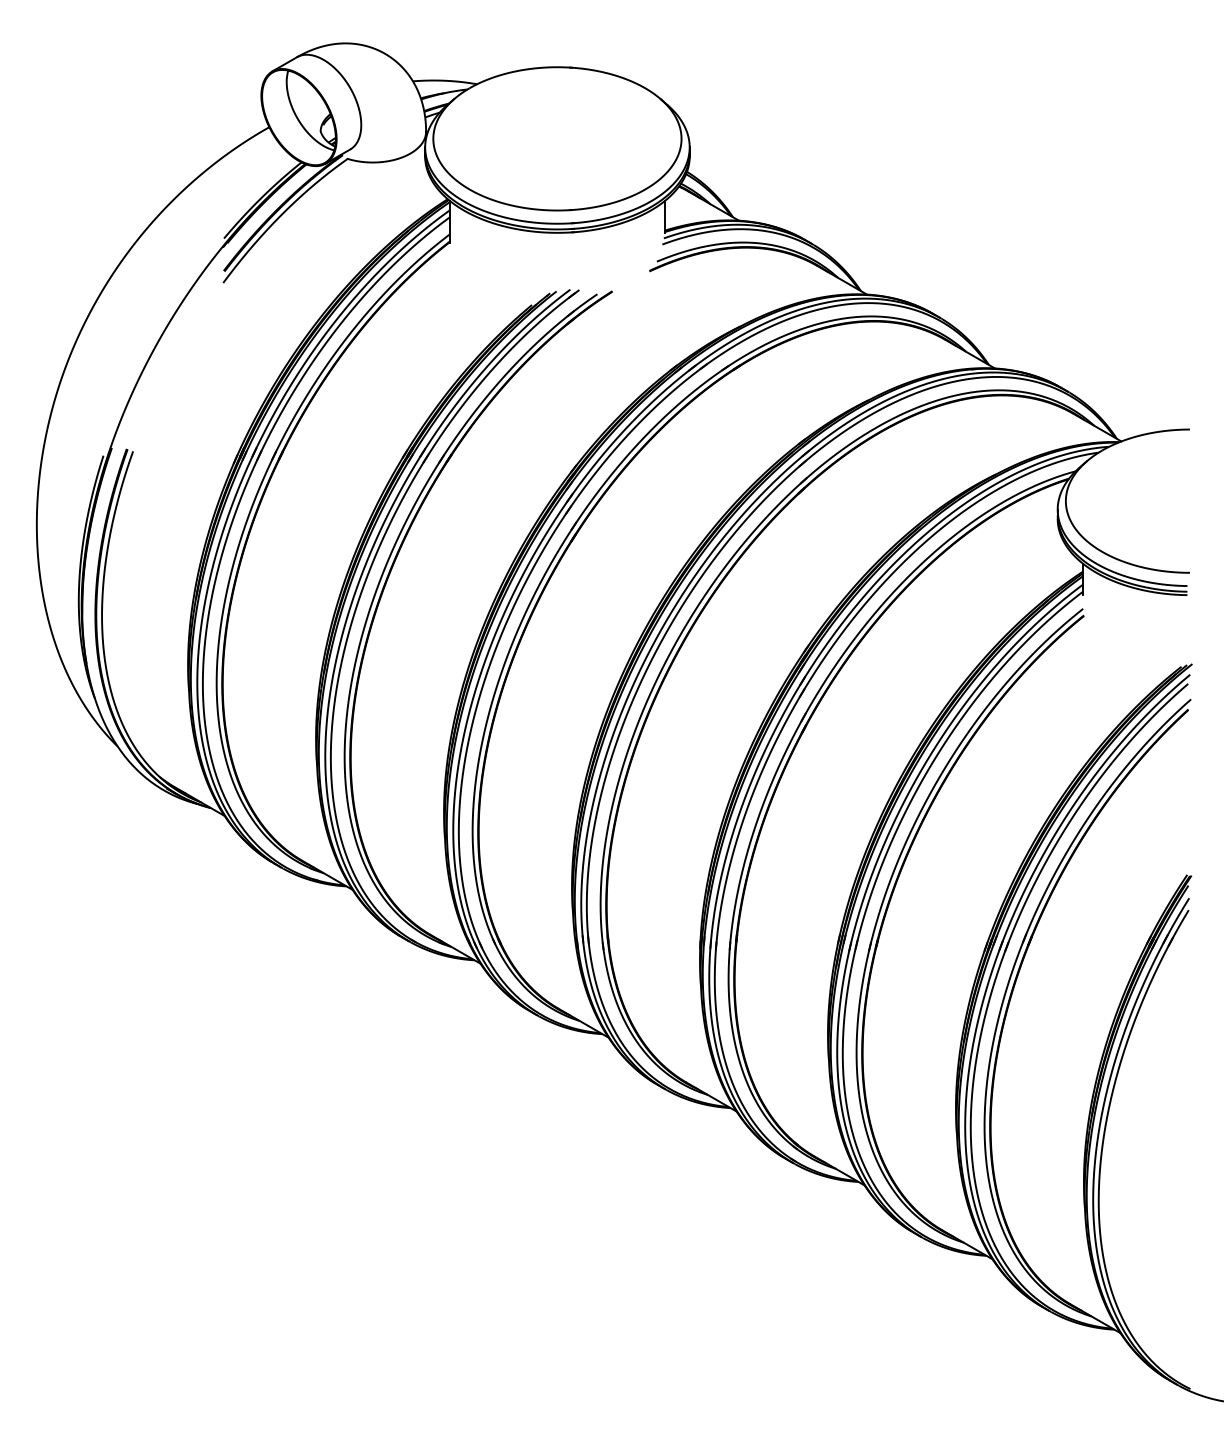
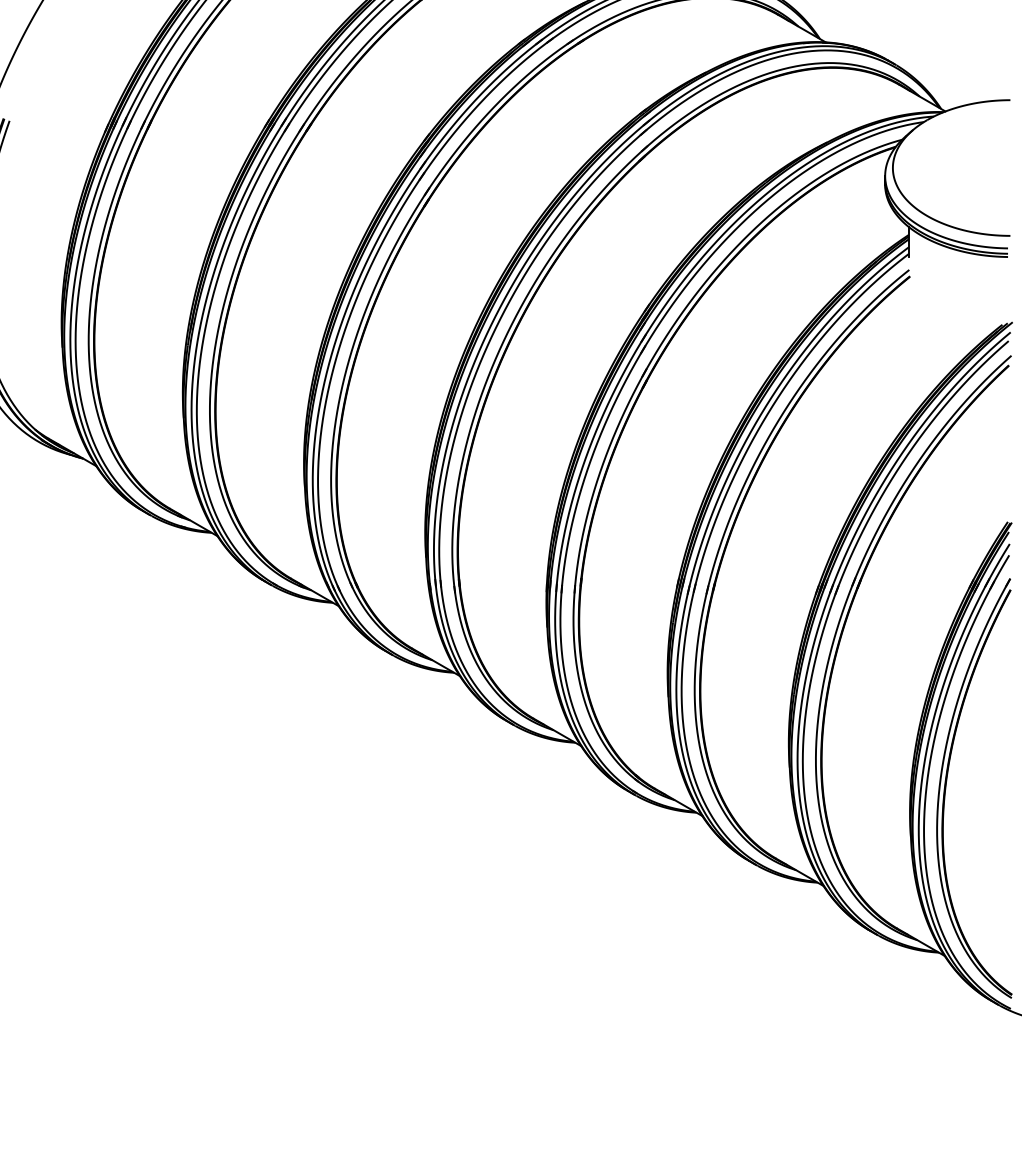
part: (1122, 1156) -> (946, 788), added

